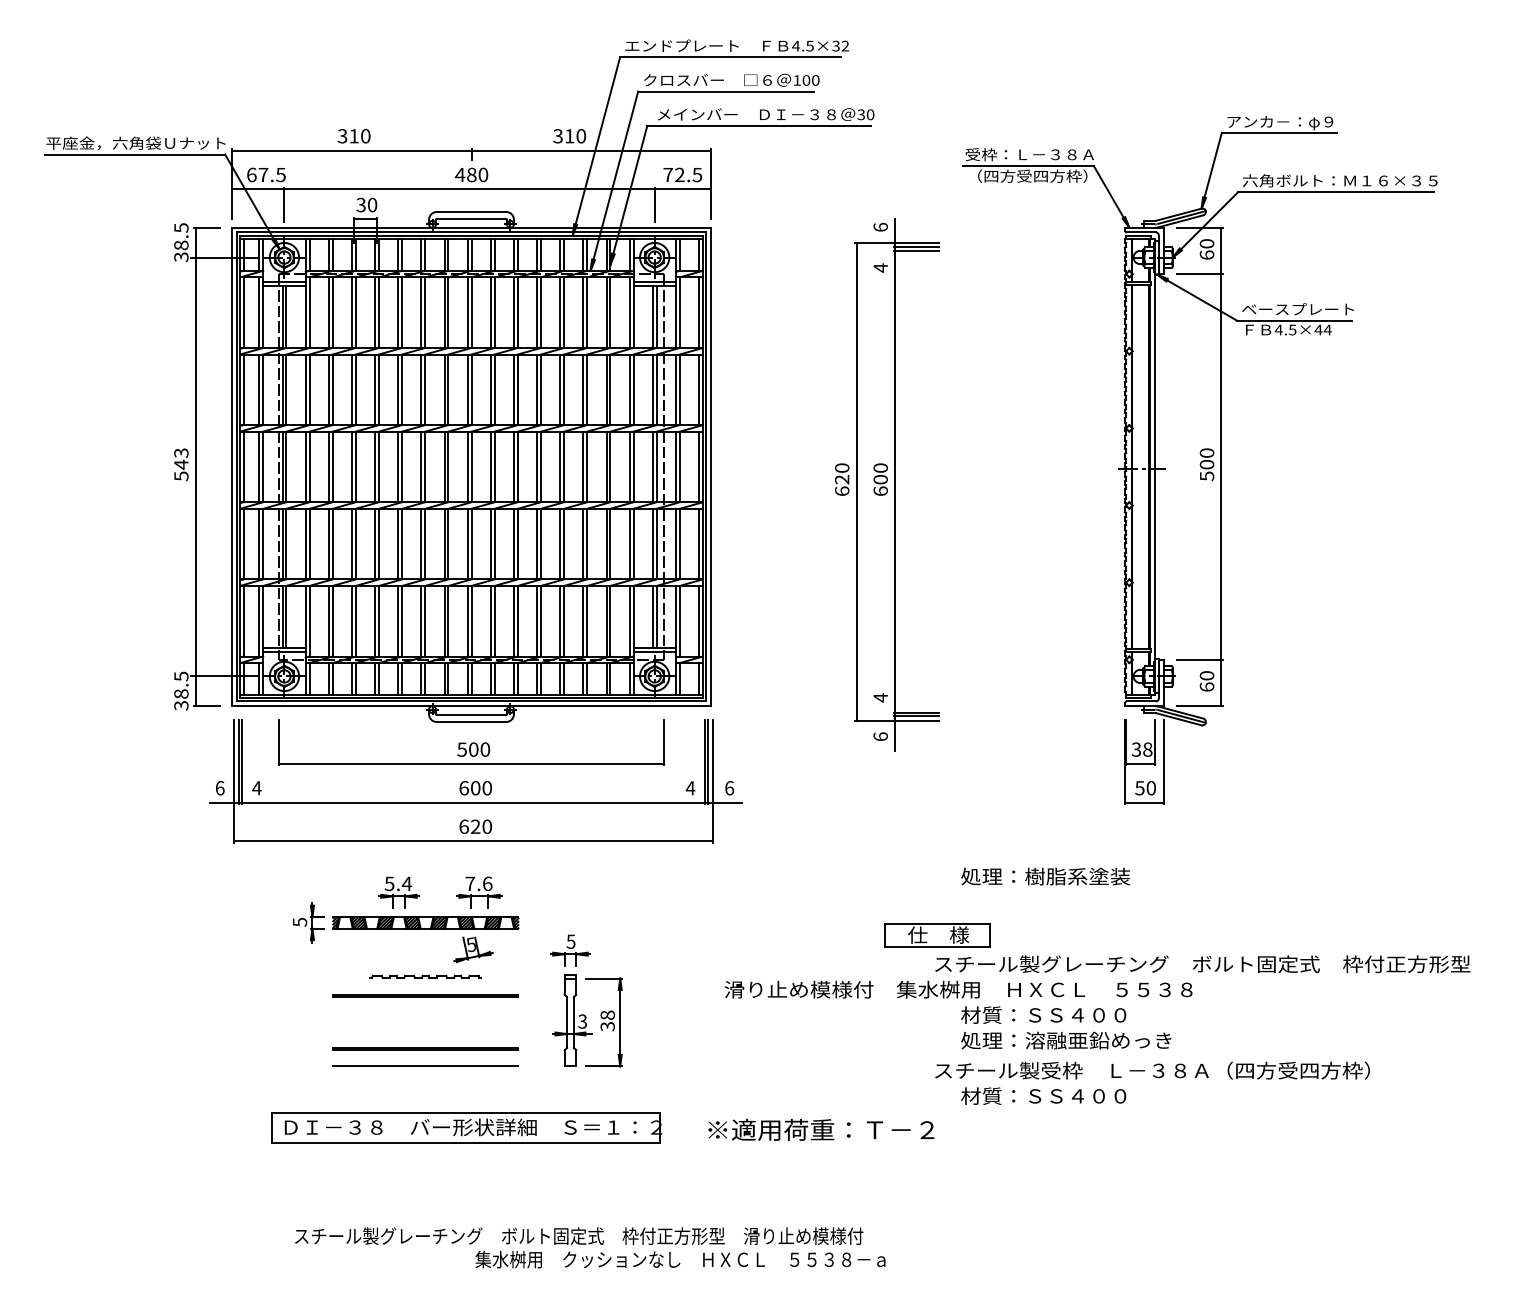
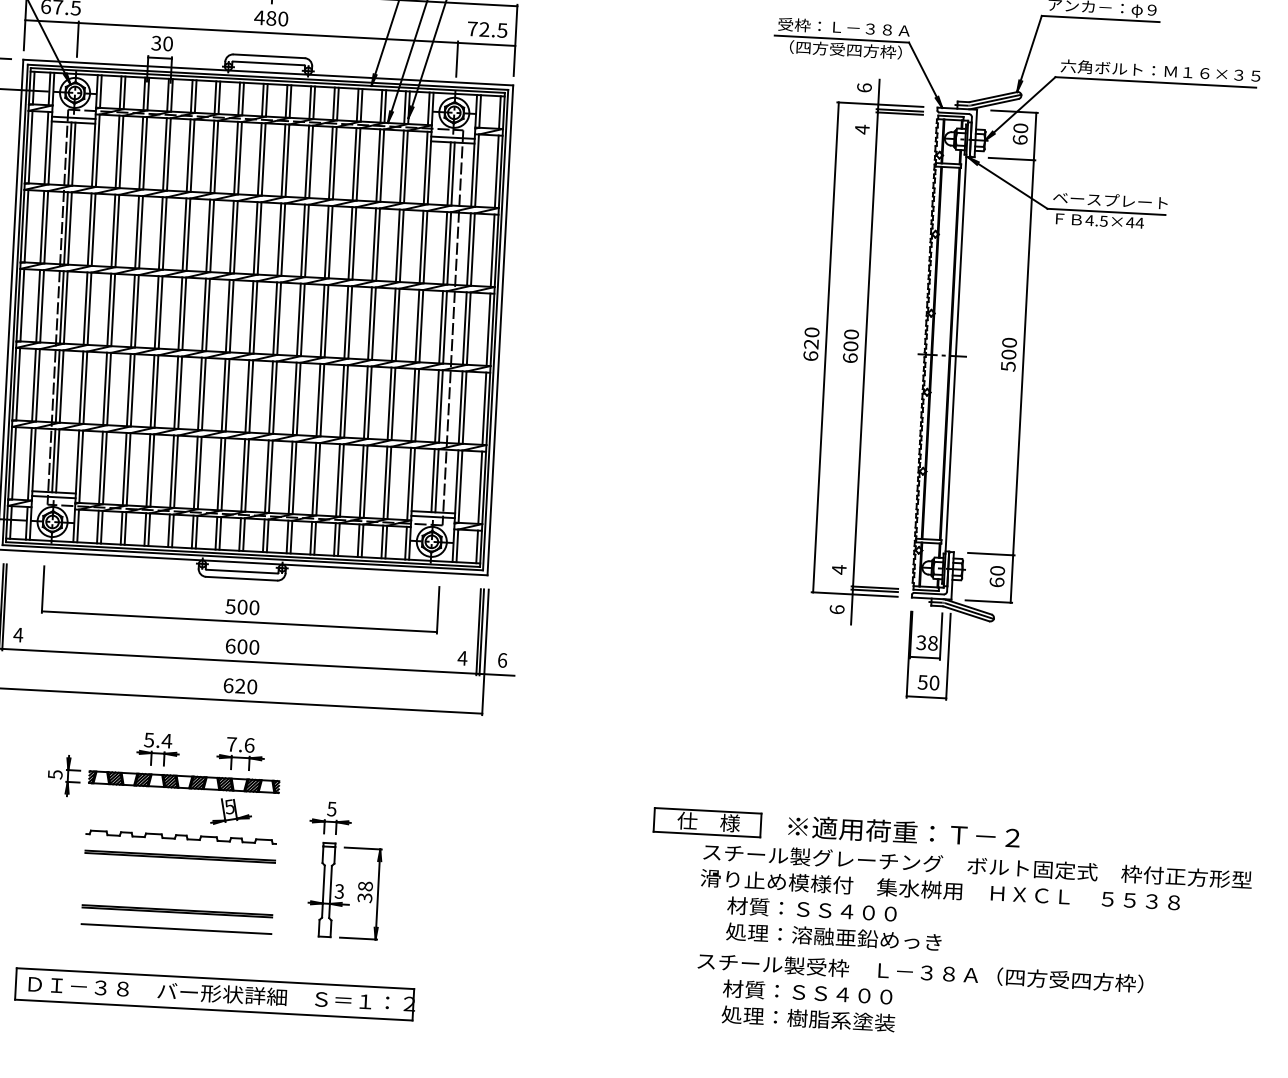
part: (887, 484) -> (857, 351), moved
text: (1045, 876) -> (808, 1018), moved
part: (425, 976) -> (180, 836), size x1.67
text: (958, 989) -> (940, 890), moved
text: (821, 1129) -> (904, 831), moved

